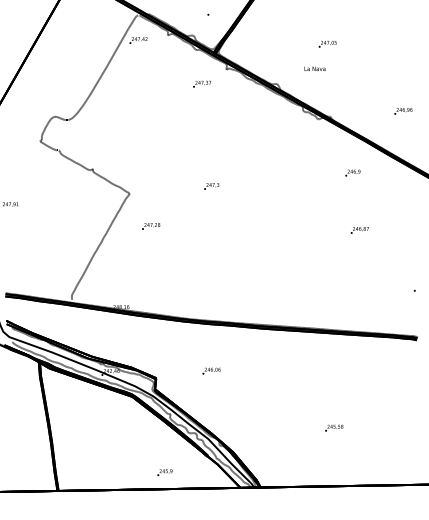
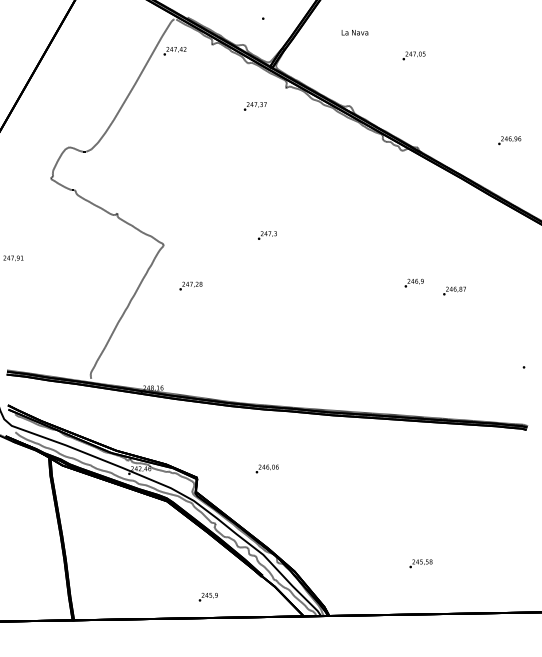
text: (314, 68) -> (354, 32), moved
text: (352, 172) -> (413, 282), moved
text: (334, 427) -> (421, 562), moved

